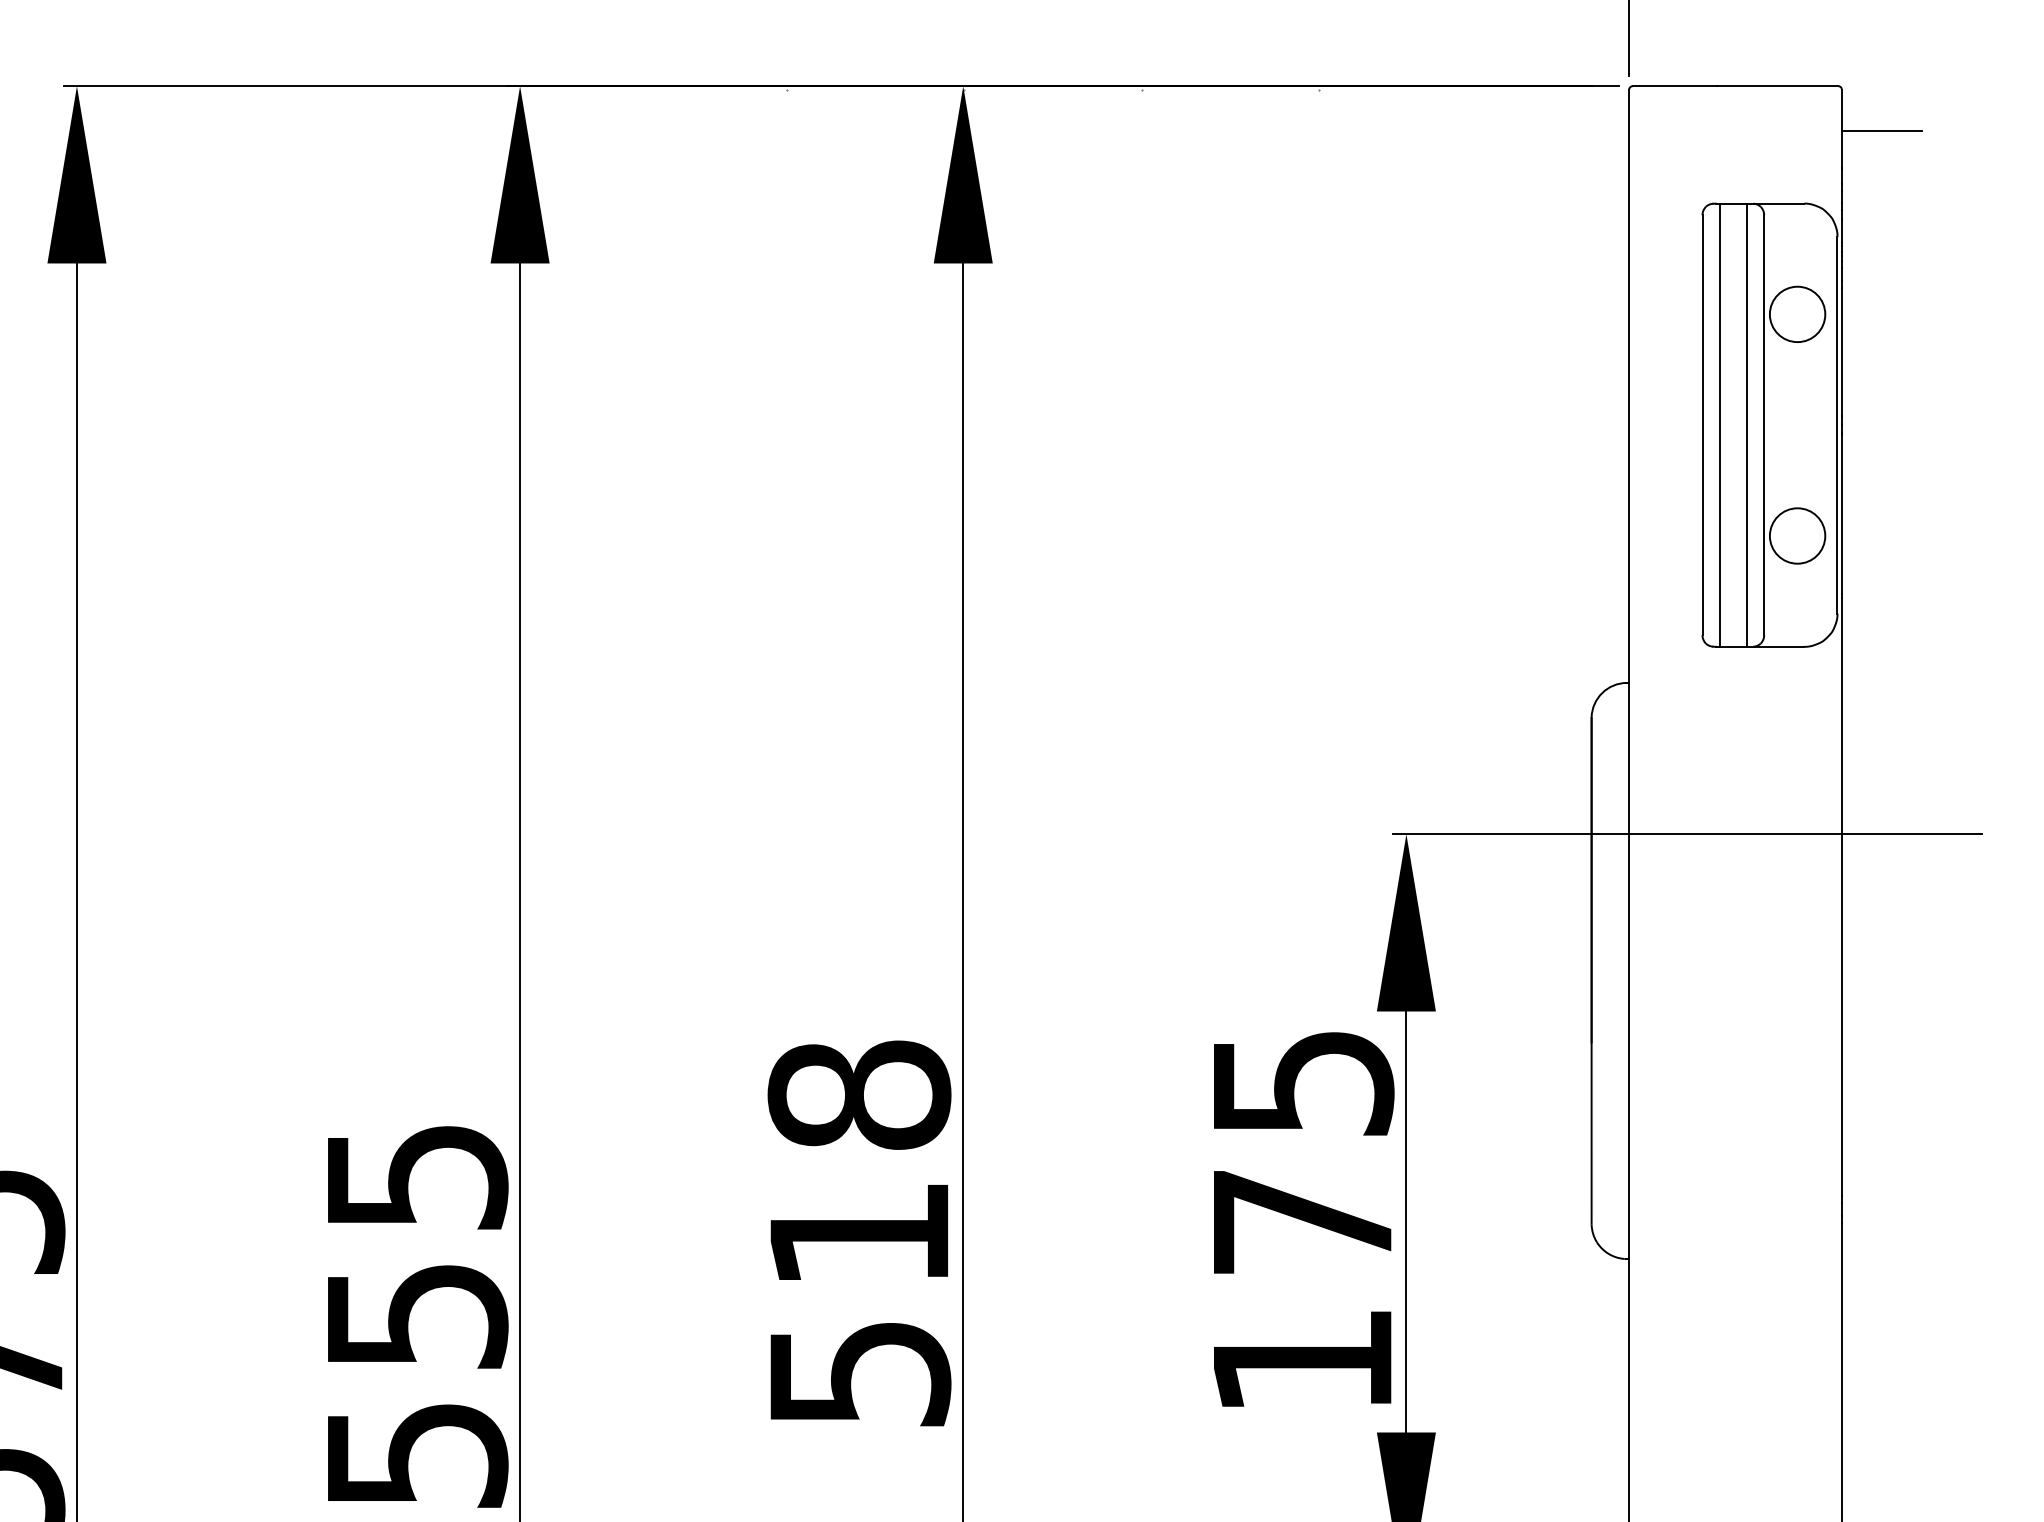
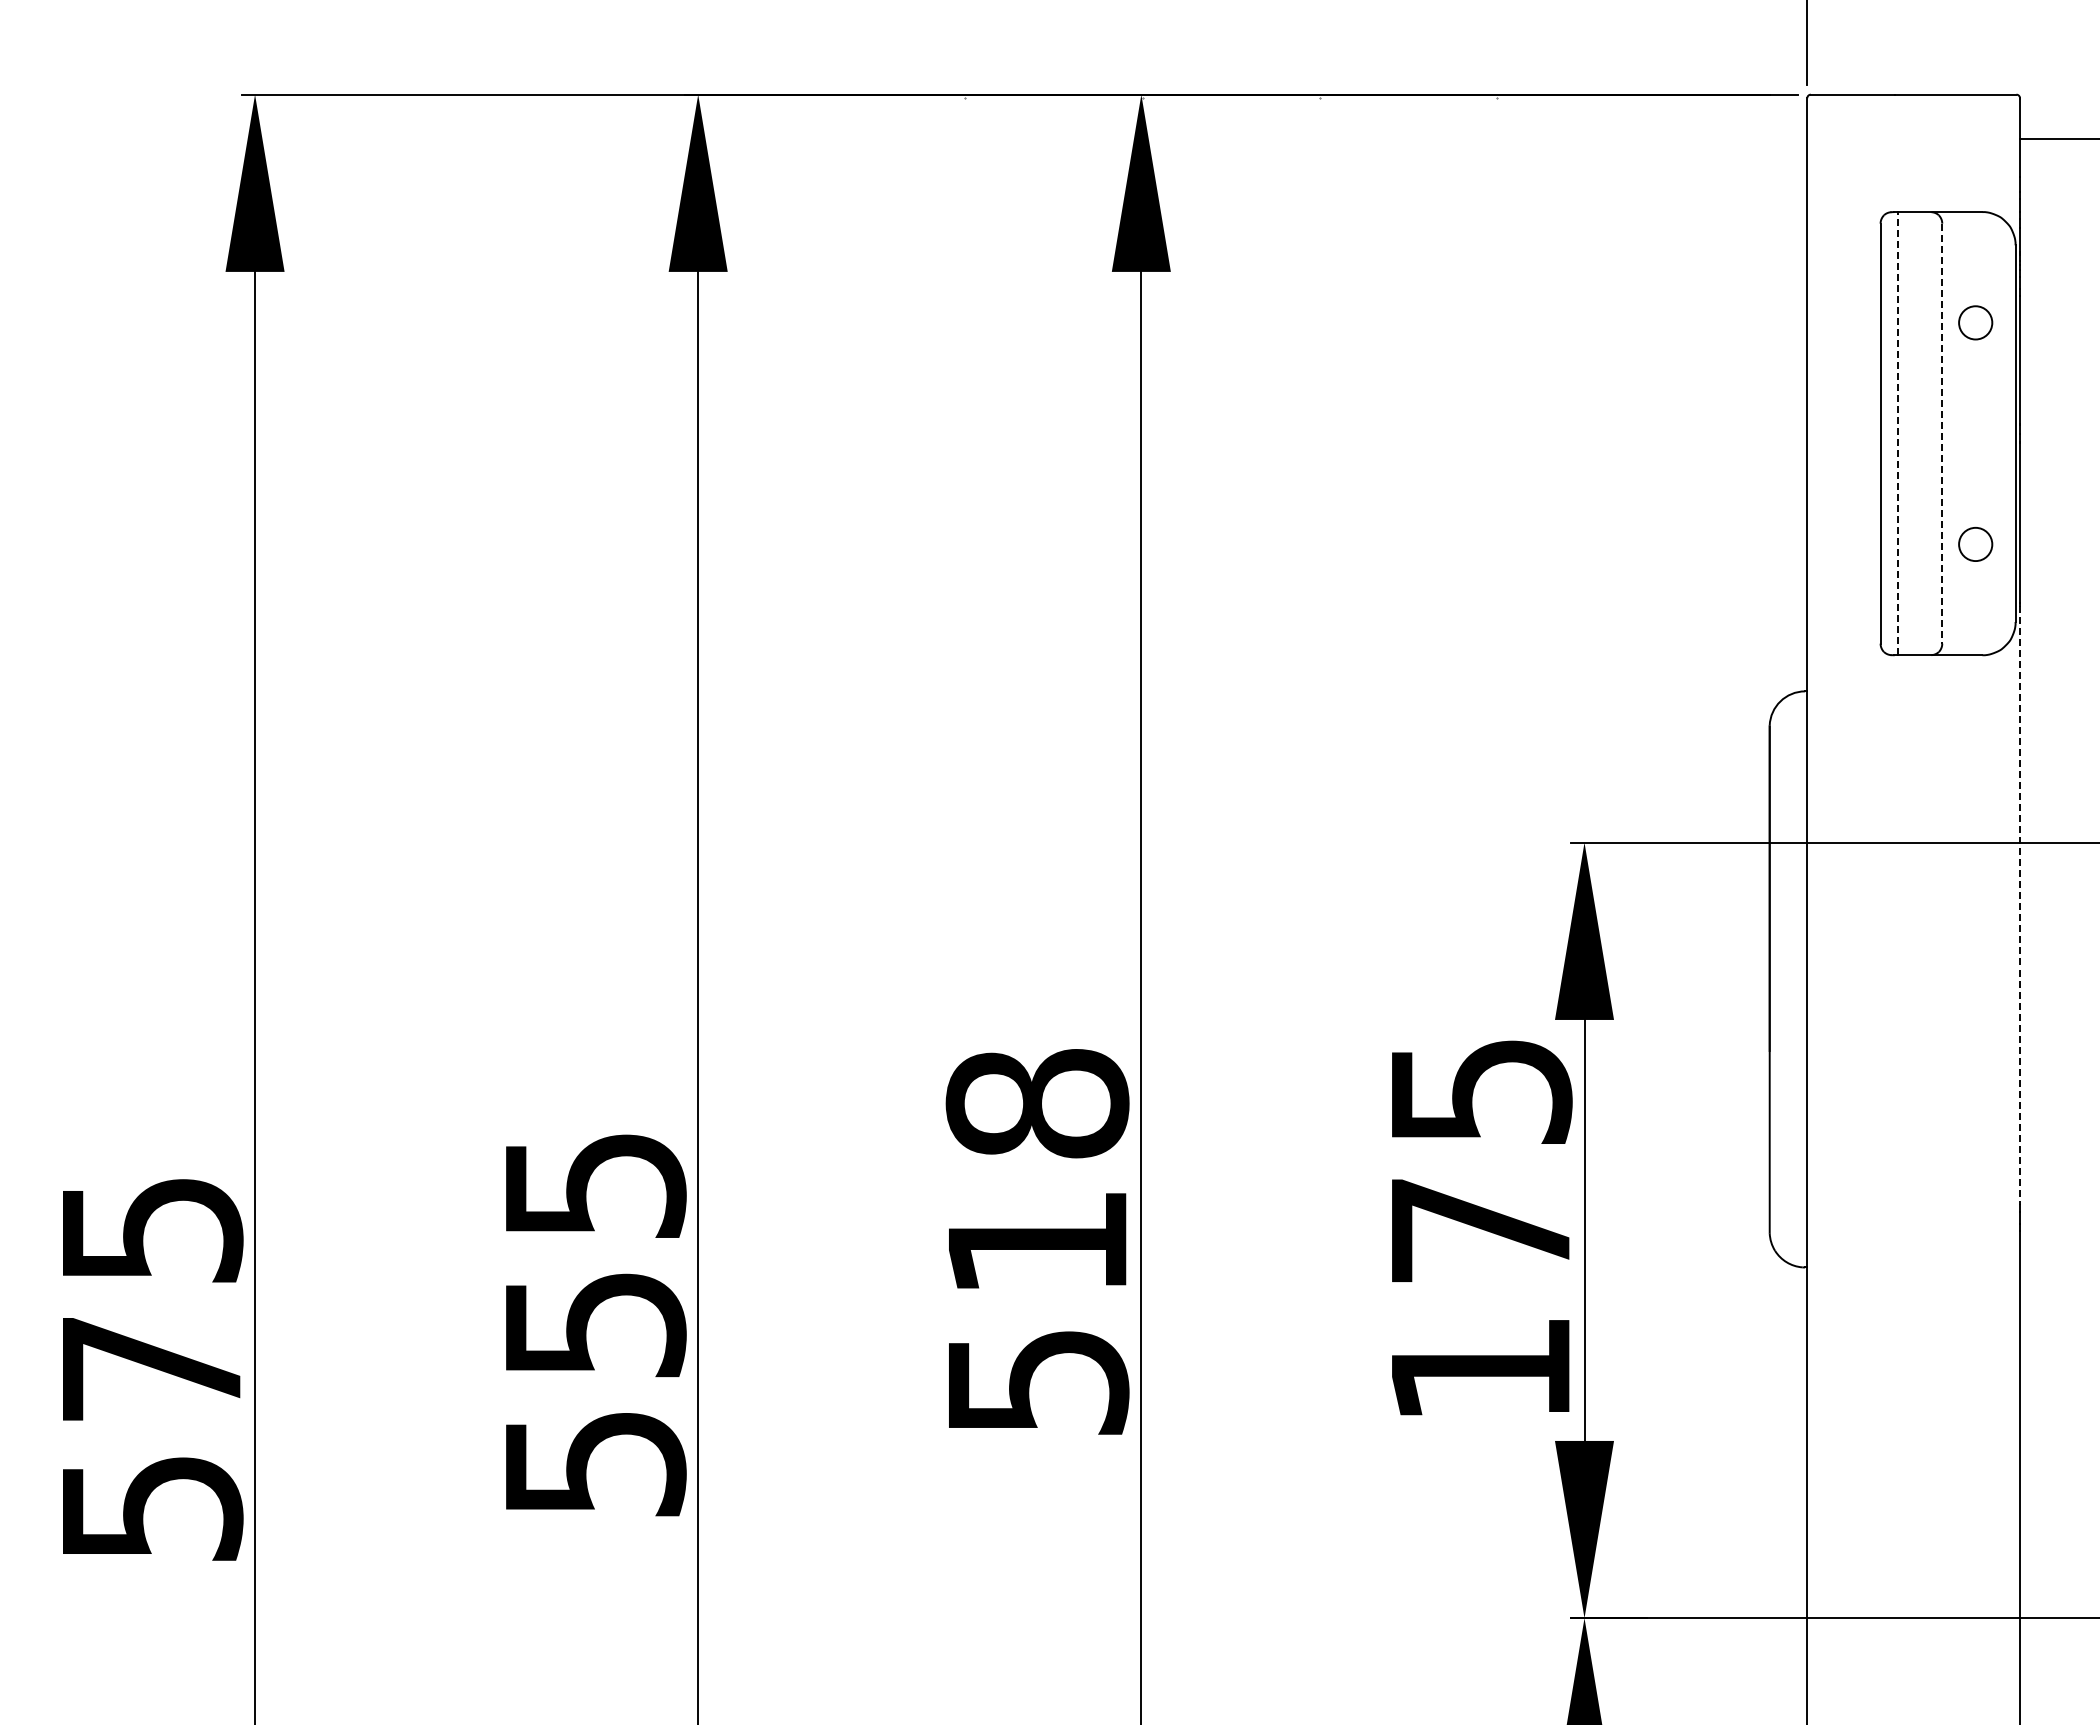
circle: (1797, 314) -> (1975, 322), size x0.6
line: (1720, 425) -> (1898, 433), solid -> dashed
line: (1746, 425) -> (1924, 433), removed
line: (1764, 426) -> (1942, 434), solid -> dashed
circle: (1797, 536) -> (1975, 544), size x0.6
line: (1842, 898) -> (2020, 906), solid -> dashed

